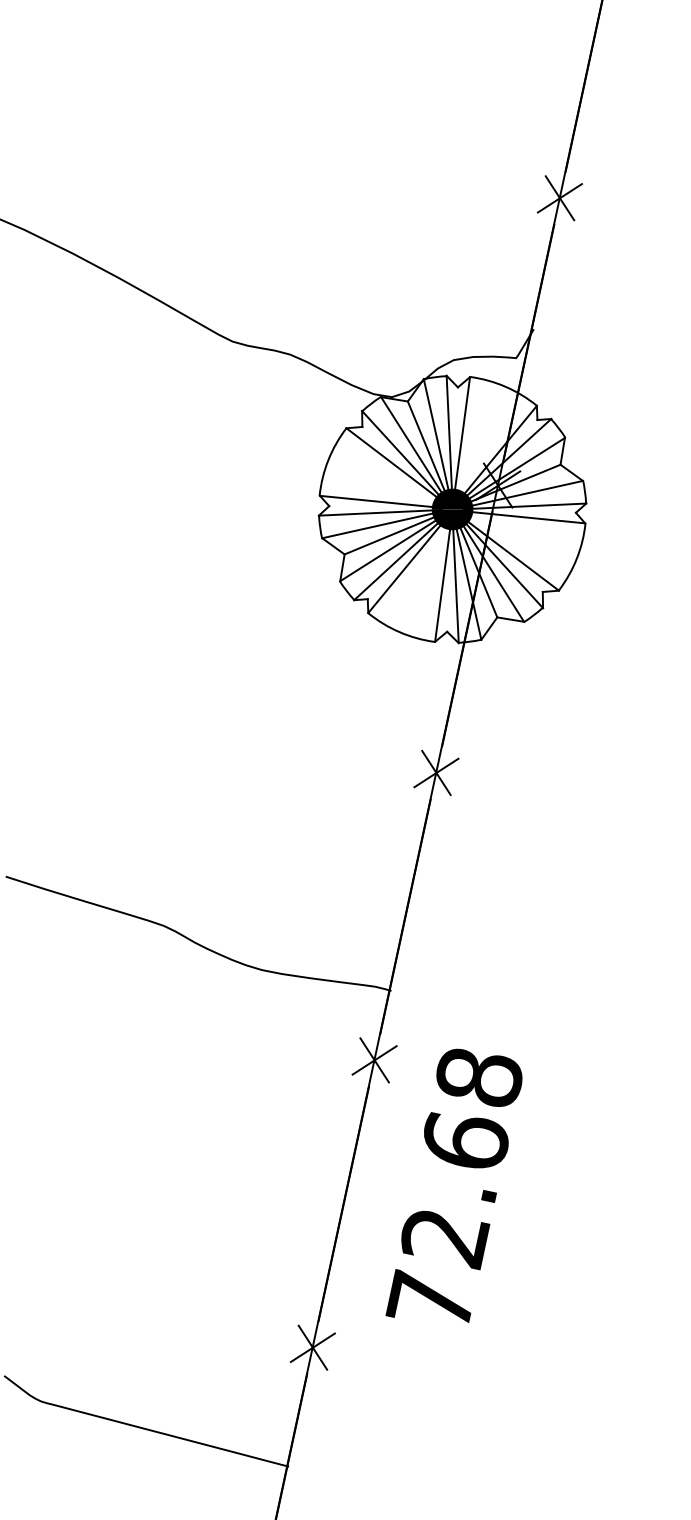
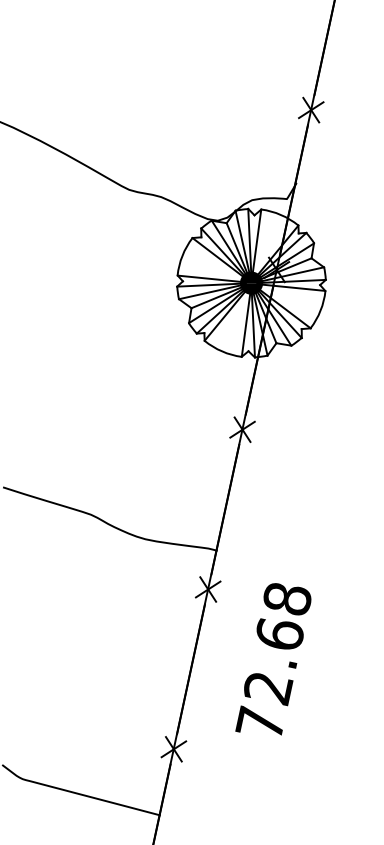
text: (454, 1186) -> (273, 659), moved

